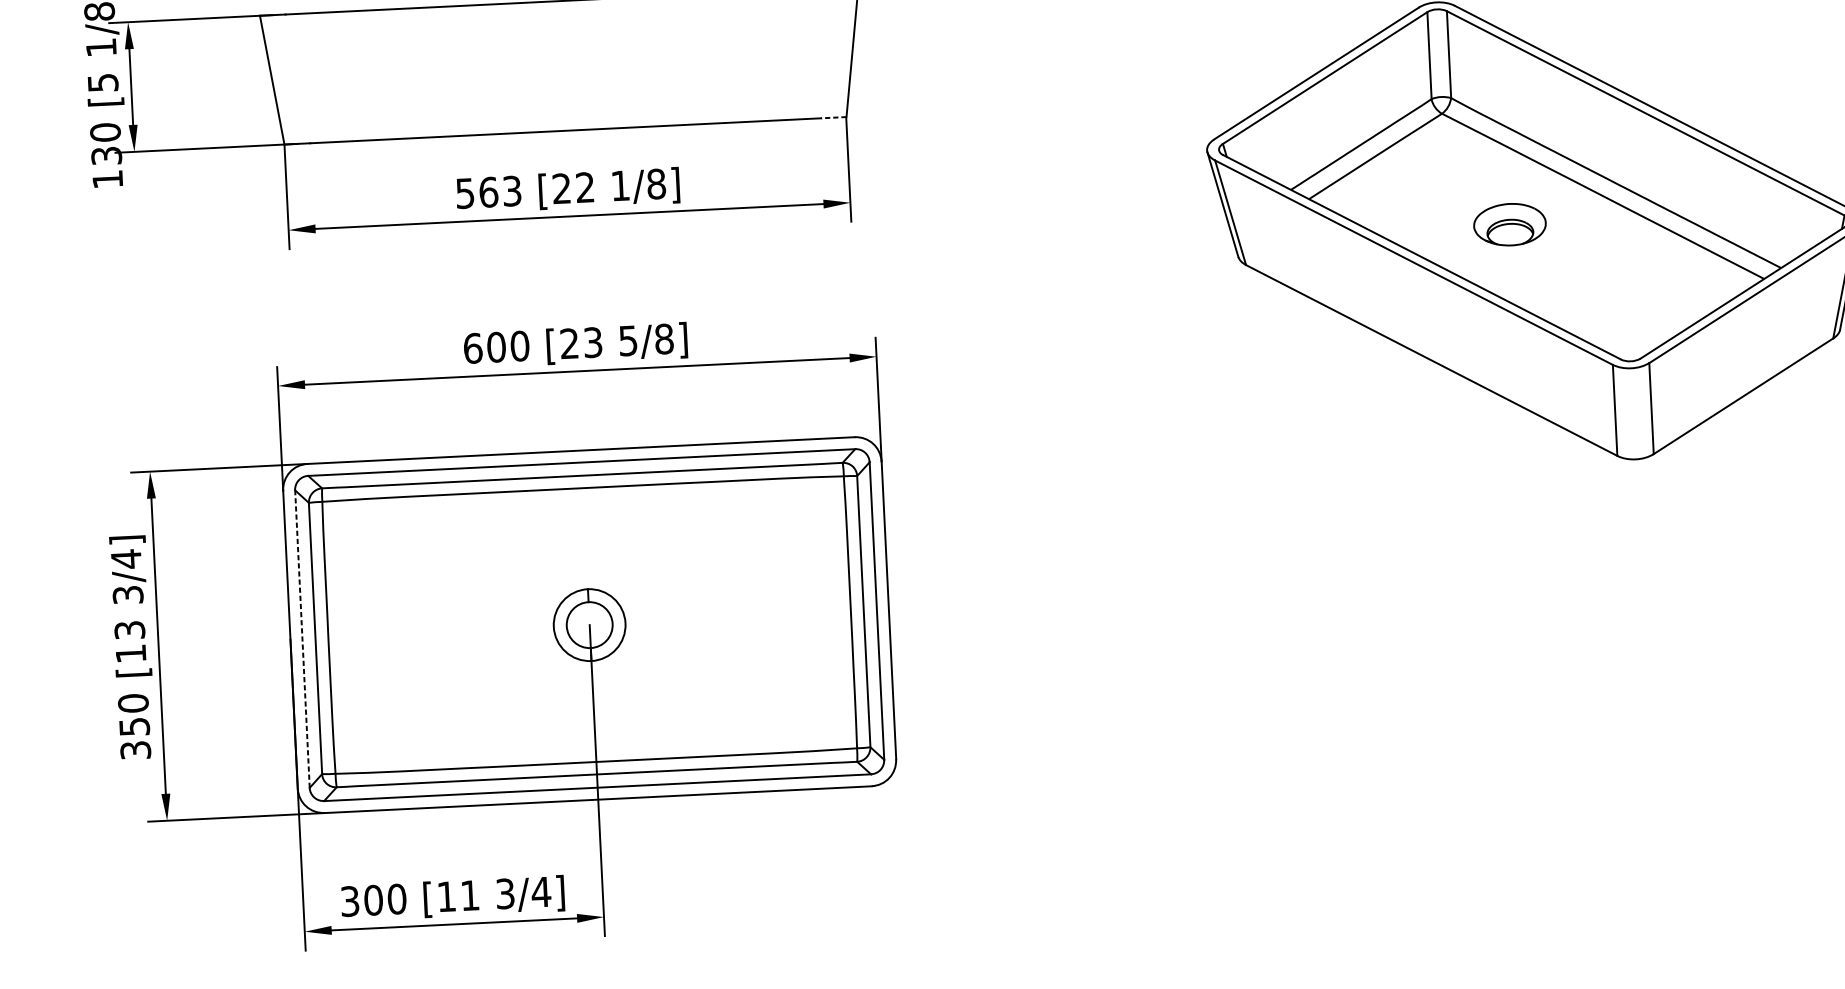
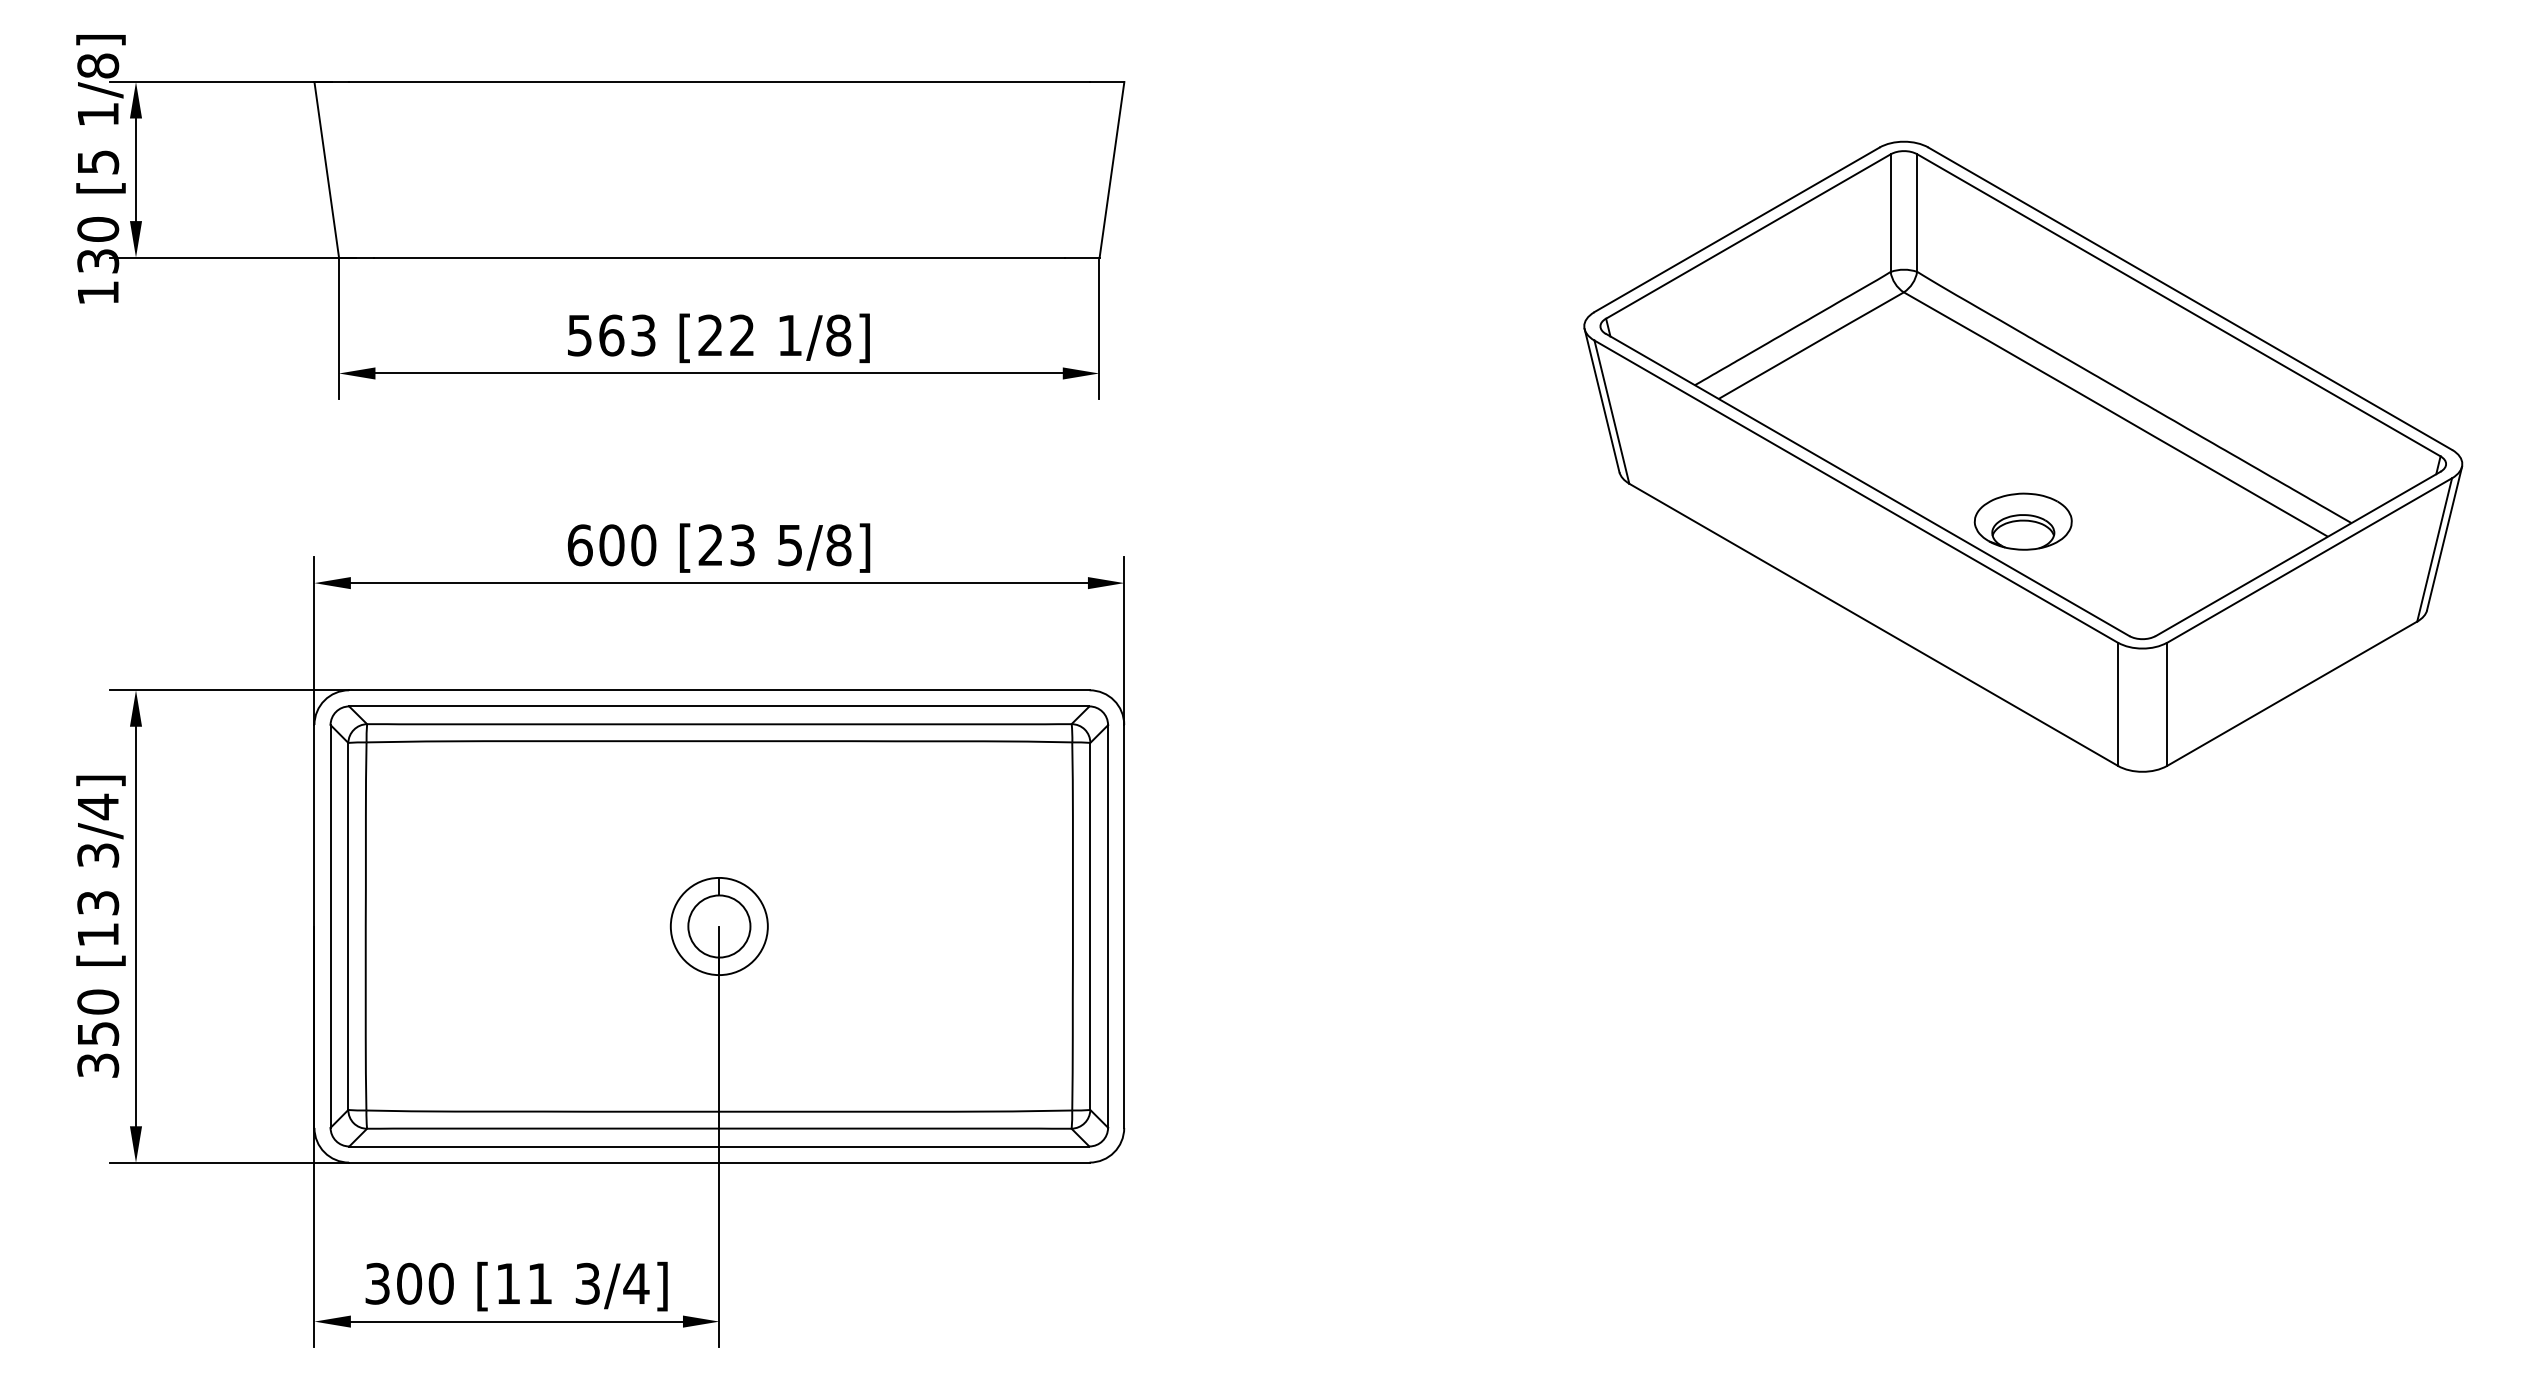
line: (833, 117) -> (1081, 257), dashed -> solid
part: (1509, 224) -> (2022, 521), moved
line: (302, 638) -> (330, 925), dashed -> solid

